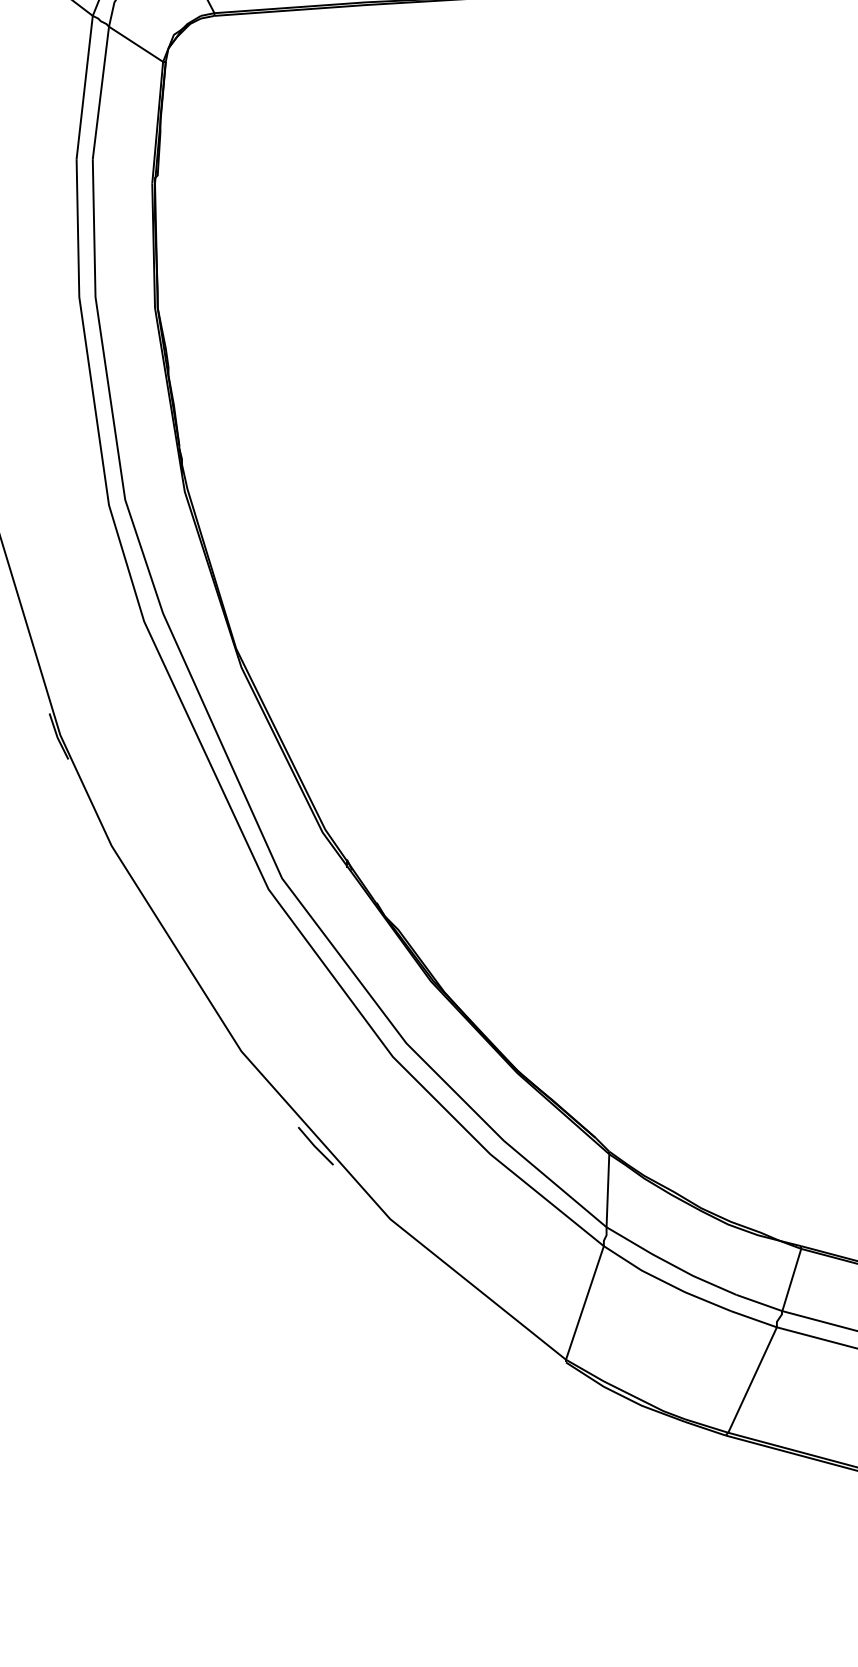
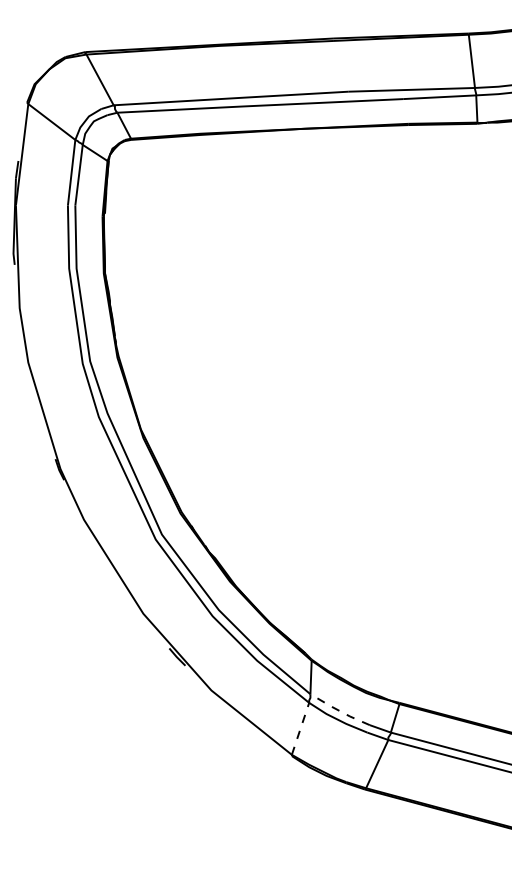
line: (670, 1262) -> (339, 710), solid -> dashed
line: (584, 1302) -> (300, 728), solid -> dashed

